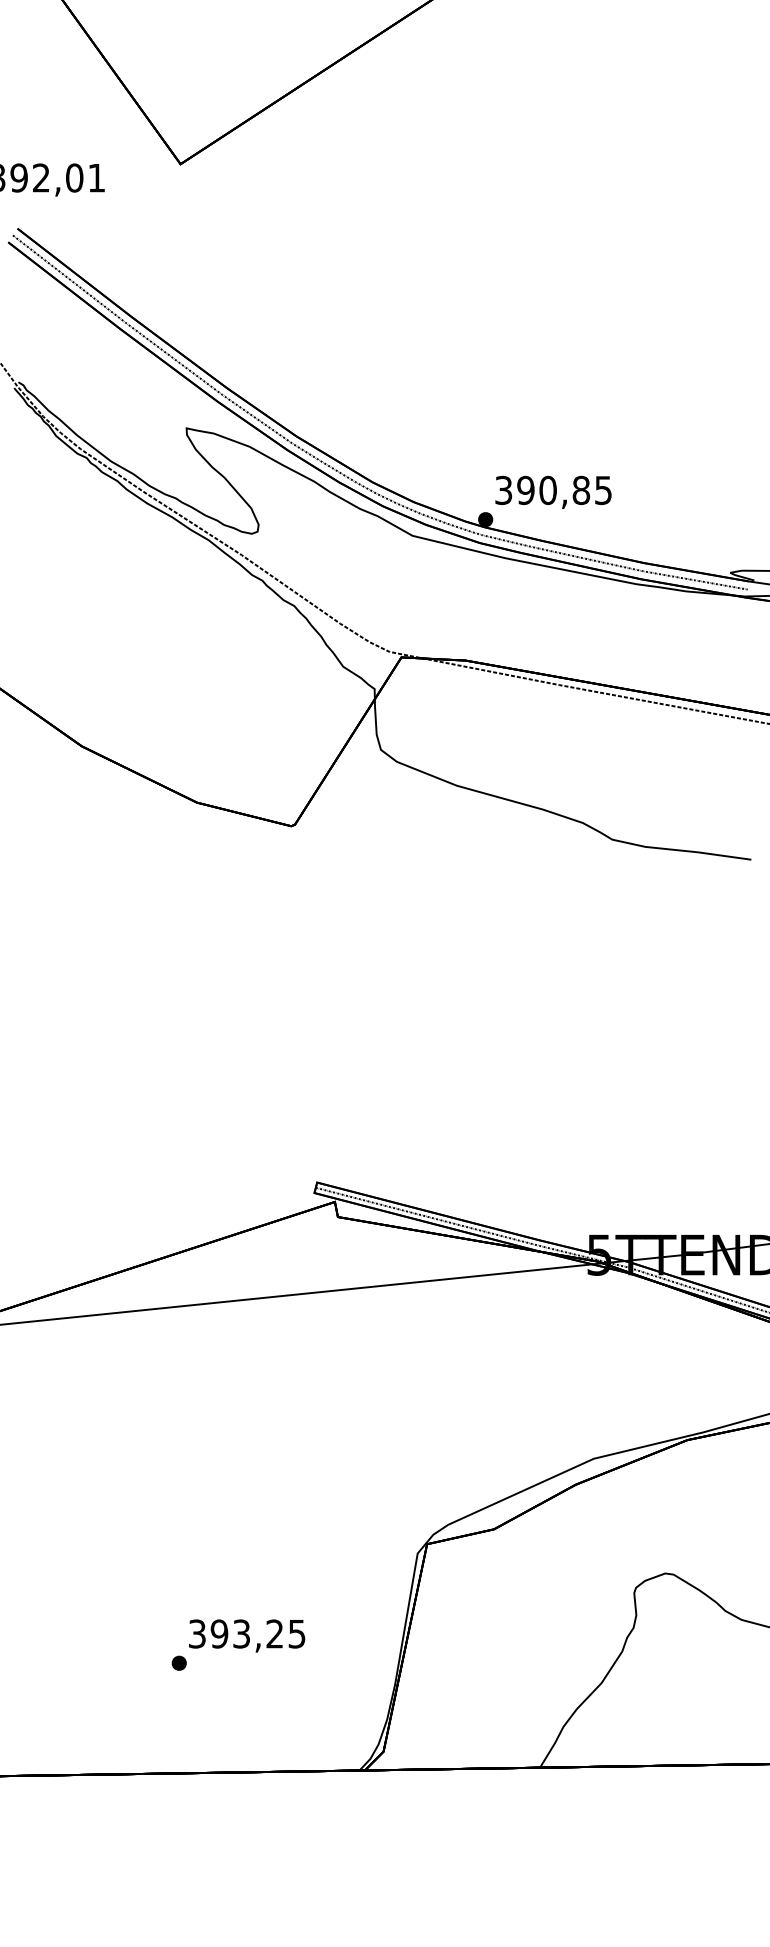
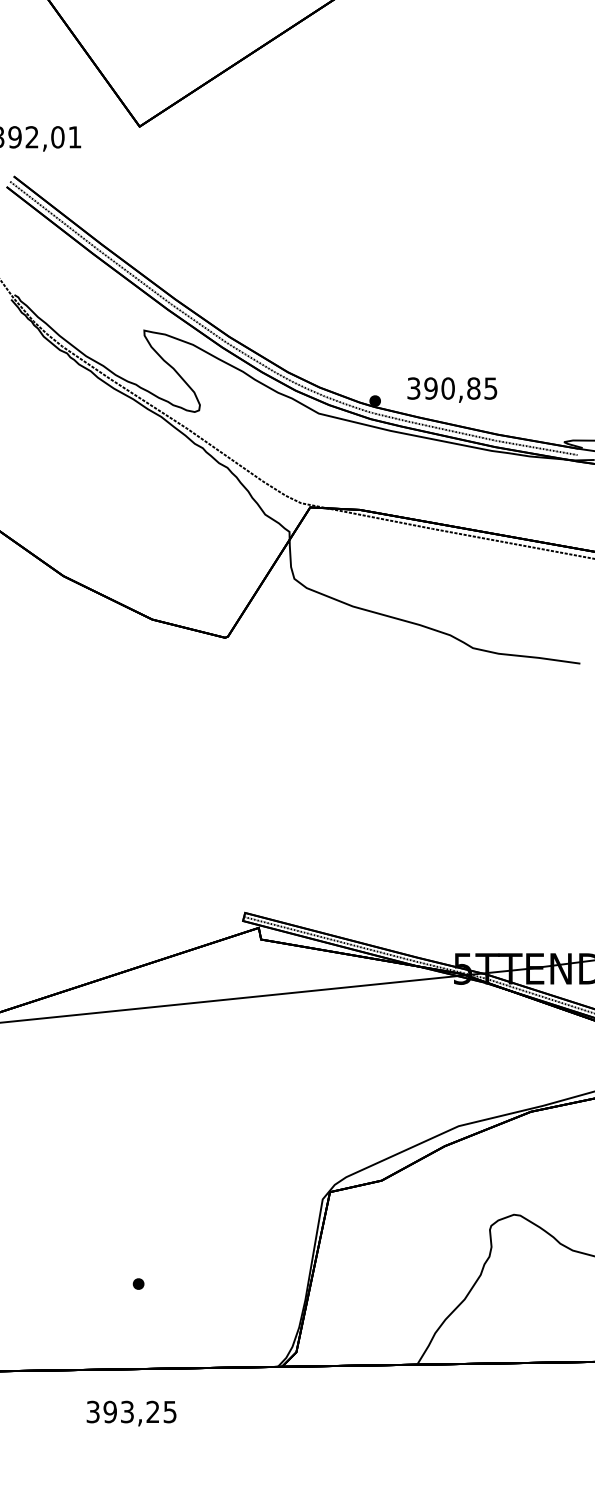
text: (553, 491) -> (452, 389), moved
text: (247, 1635) -> (131, 1413), moved

